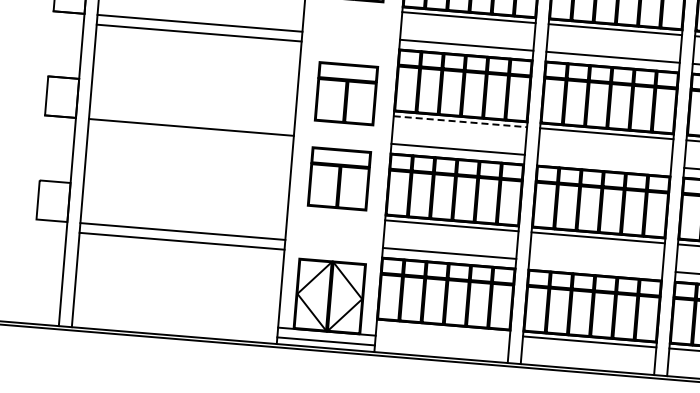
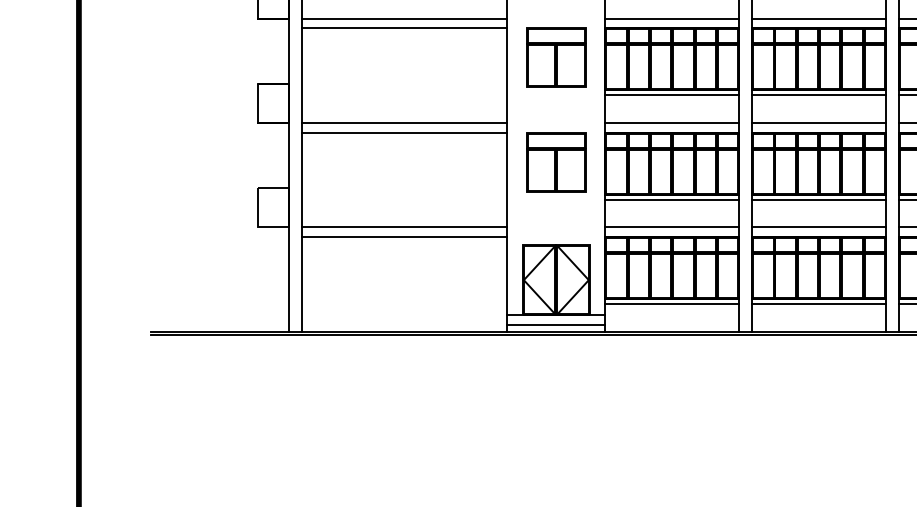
part: (346, 93) -> (556, 57), moved
line: (460, 122) -> (672, 95), dashed -> solid
line: (190, 136) -> (404, 132), added
line: (604, 160) -> (819, 122), added
line: (596, 265) -> (819, 227), added
line: (443, 330) -> (672, 304), added

